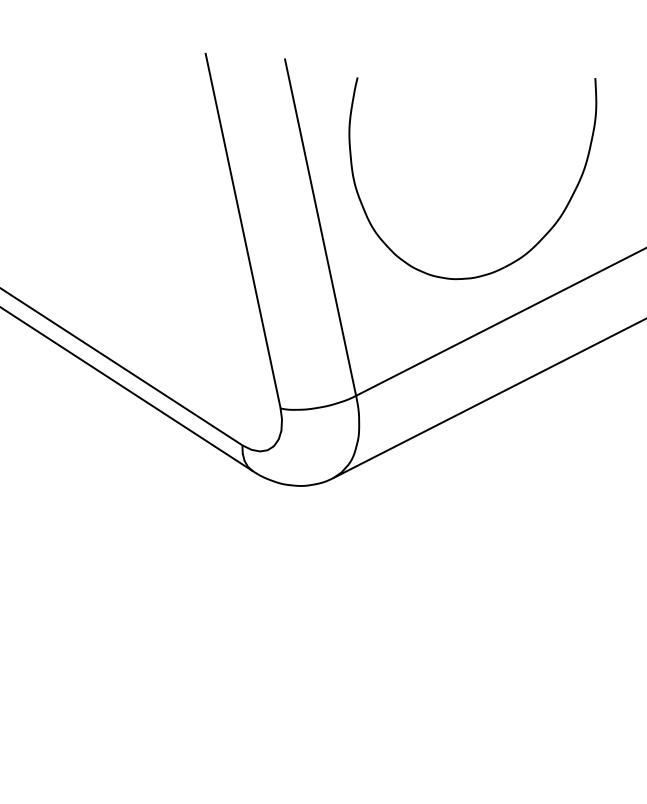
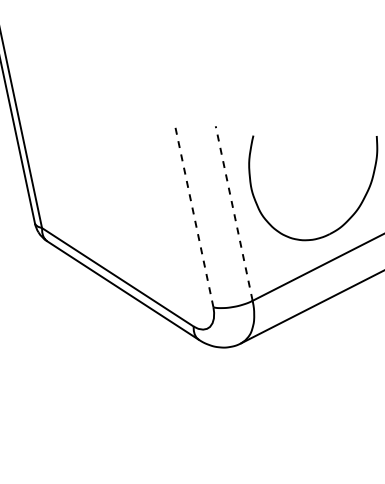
line: (321, 227) -> (234, 213), solid -> dashed
line: (242, 229) -> (193, 214), solid -> dashed

